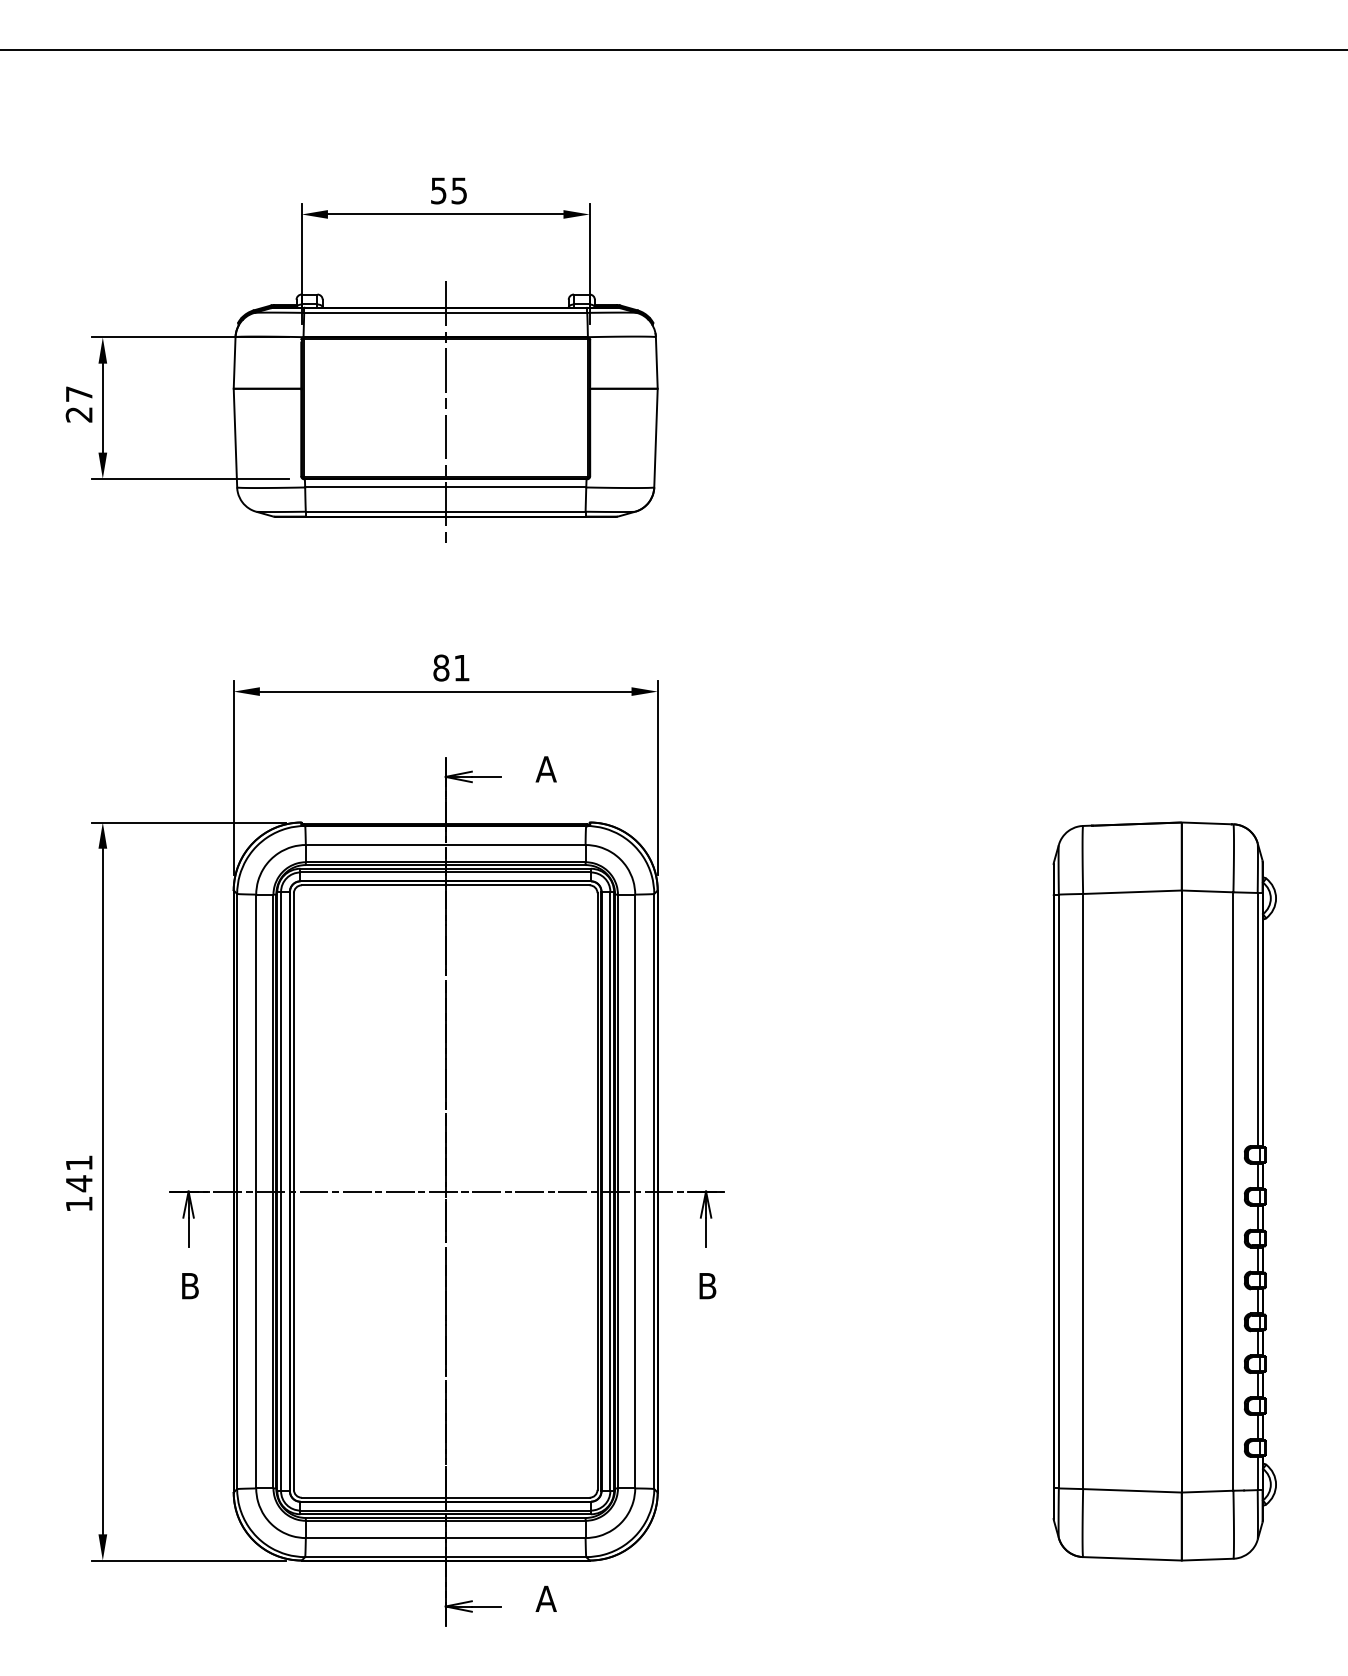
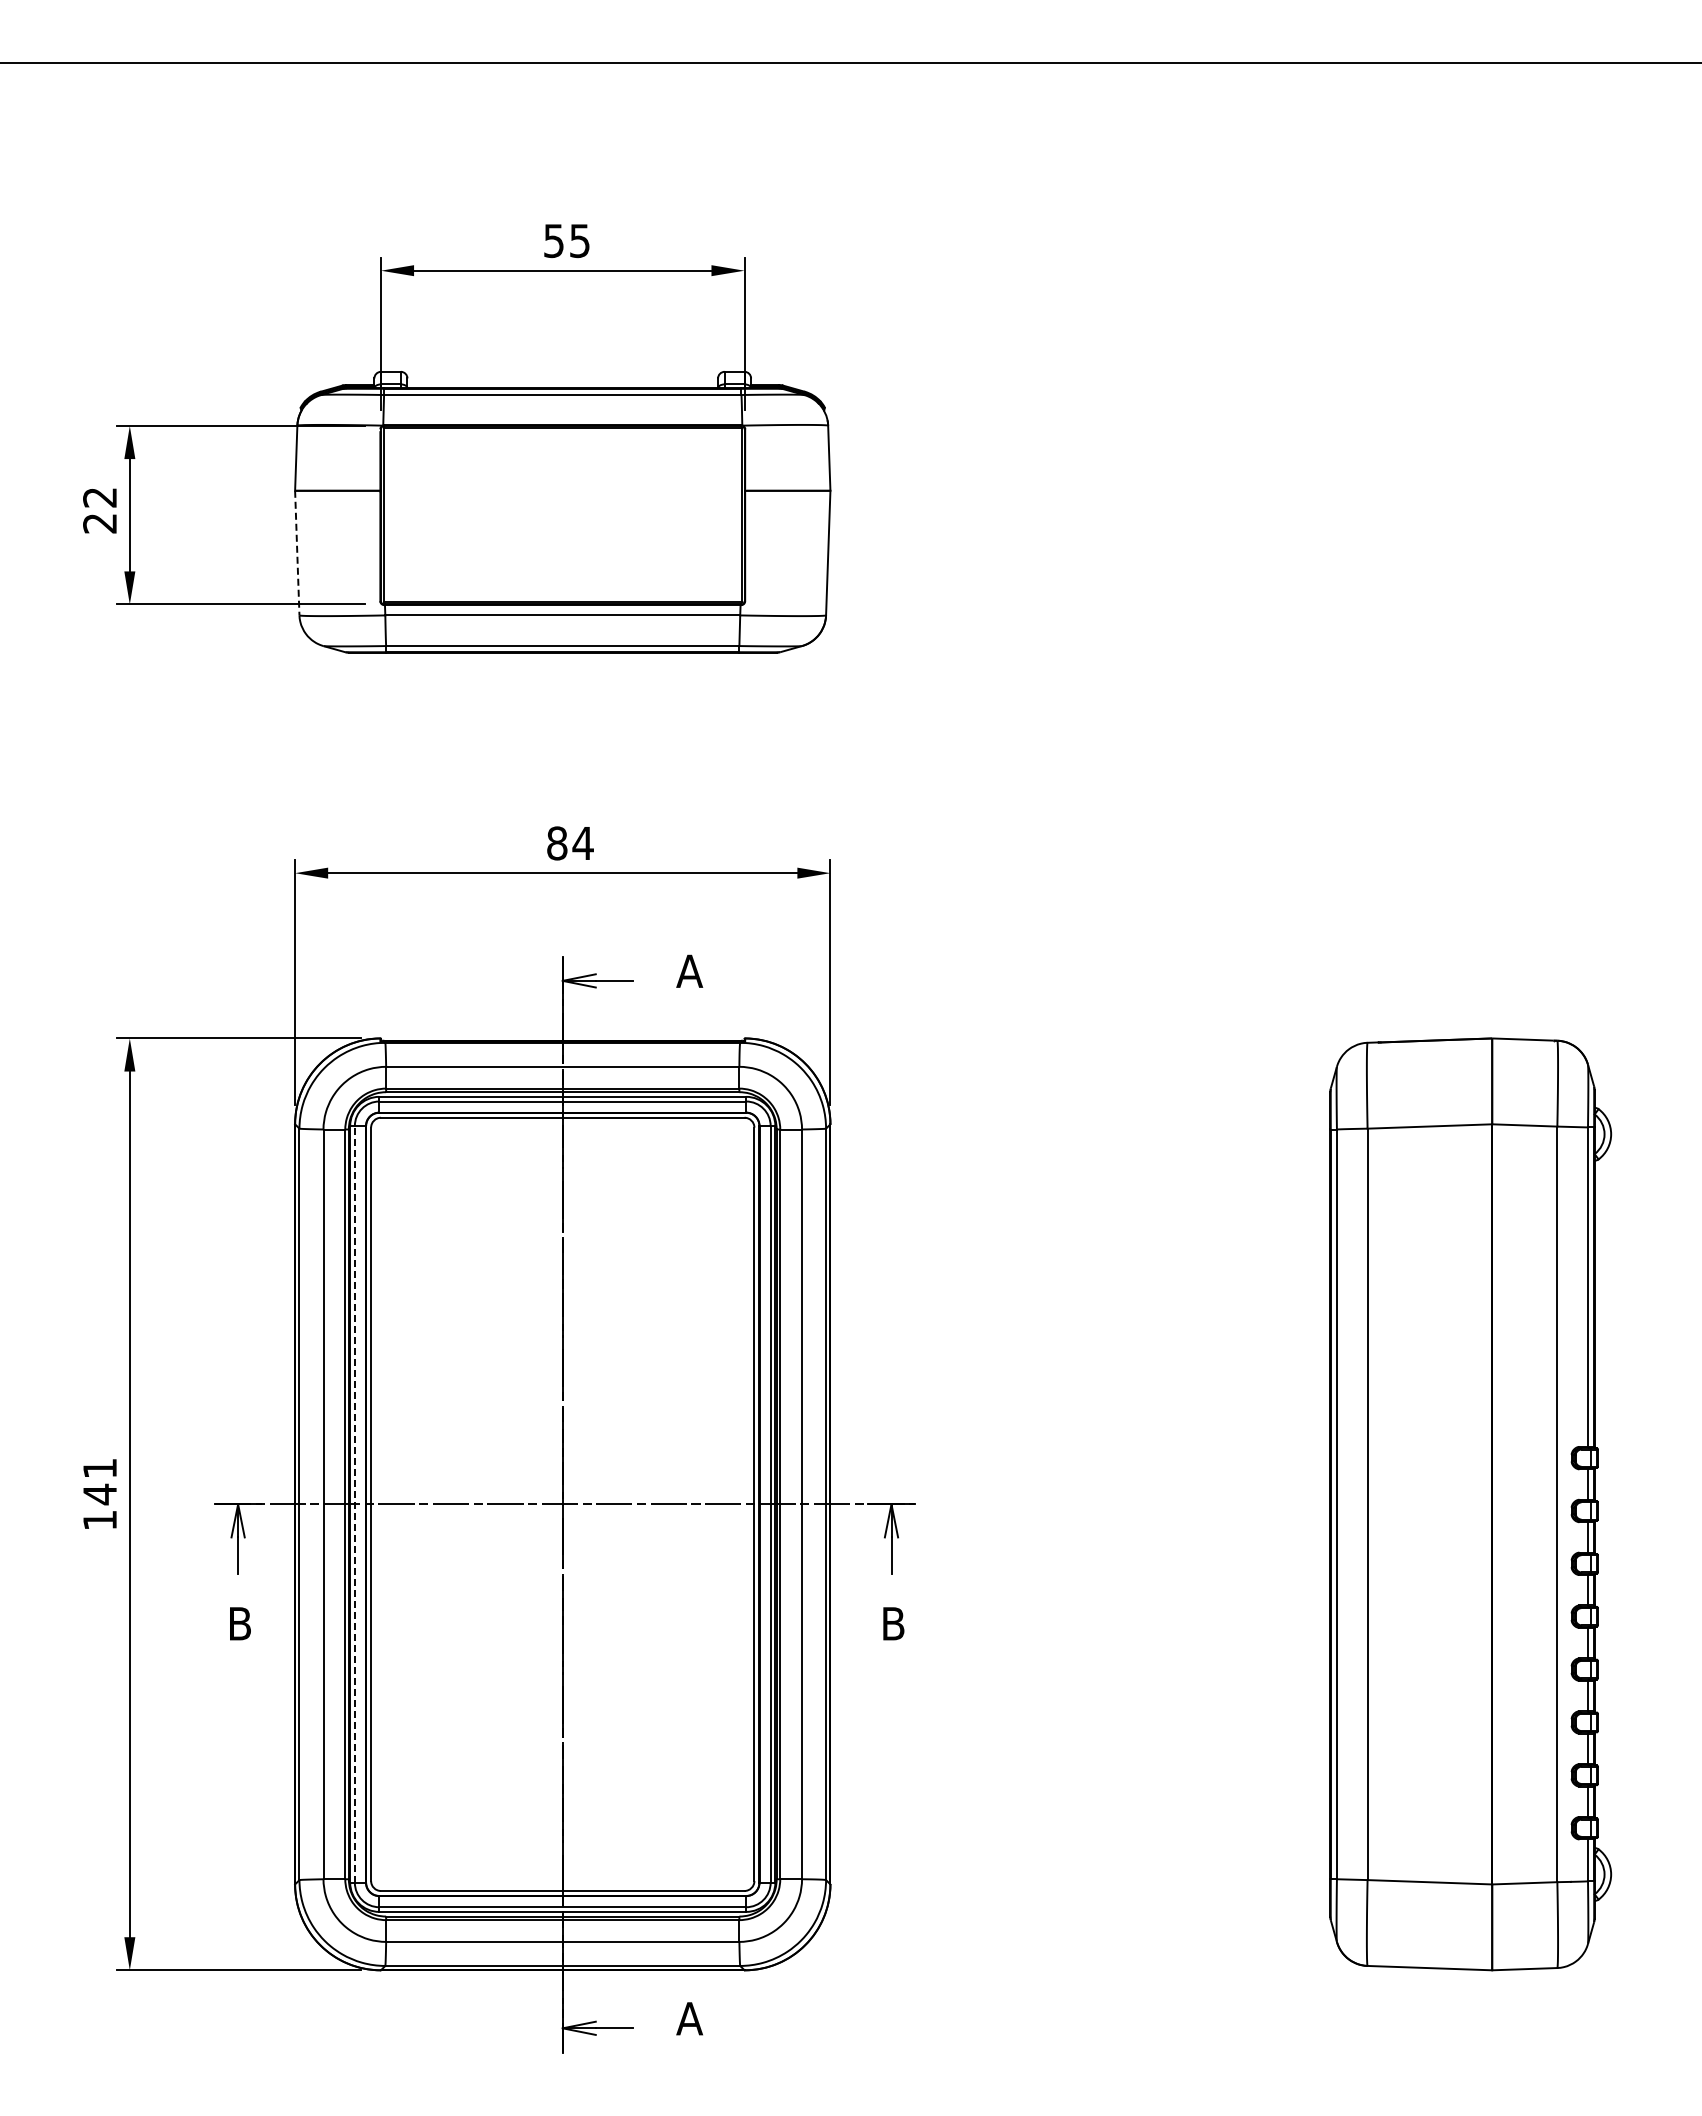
text: (78, 394) -> (99, 497), 27 -> 22
line: (445, 412) -> (562, 520), removed
line: (235, 438) -> (297, 553), solid -> dashed
text: (461, 668) -> (582, 843), 81 -> 84
line: (280, 1190) -> (354, 1503), solid -> dashed

